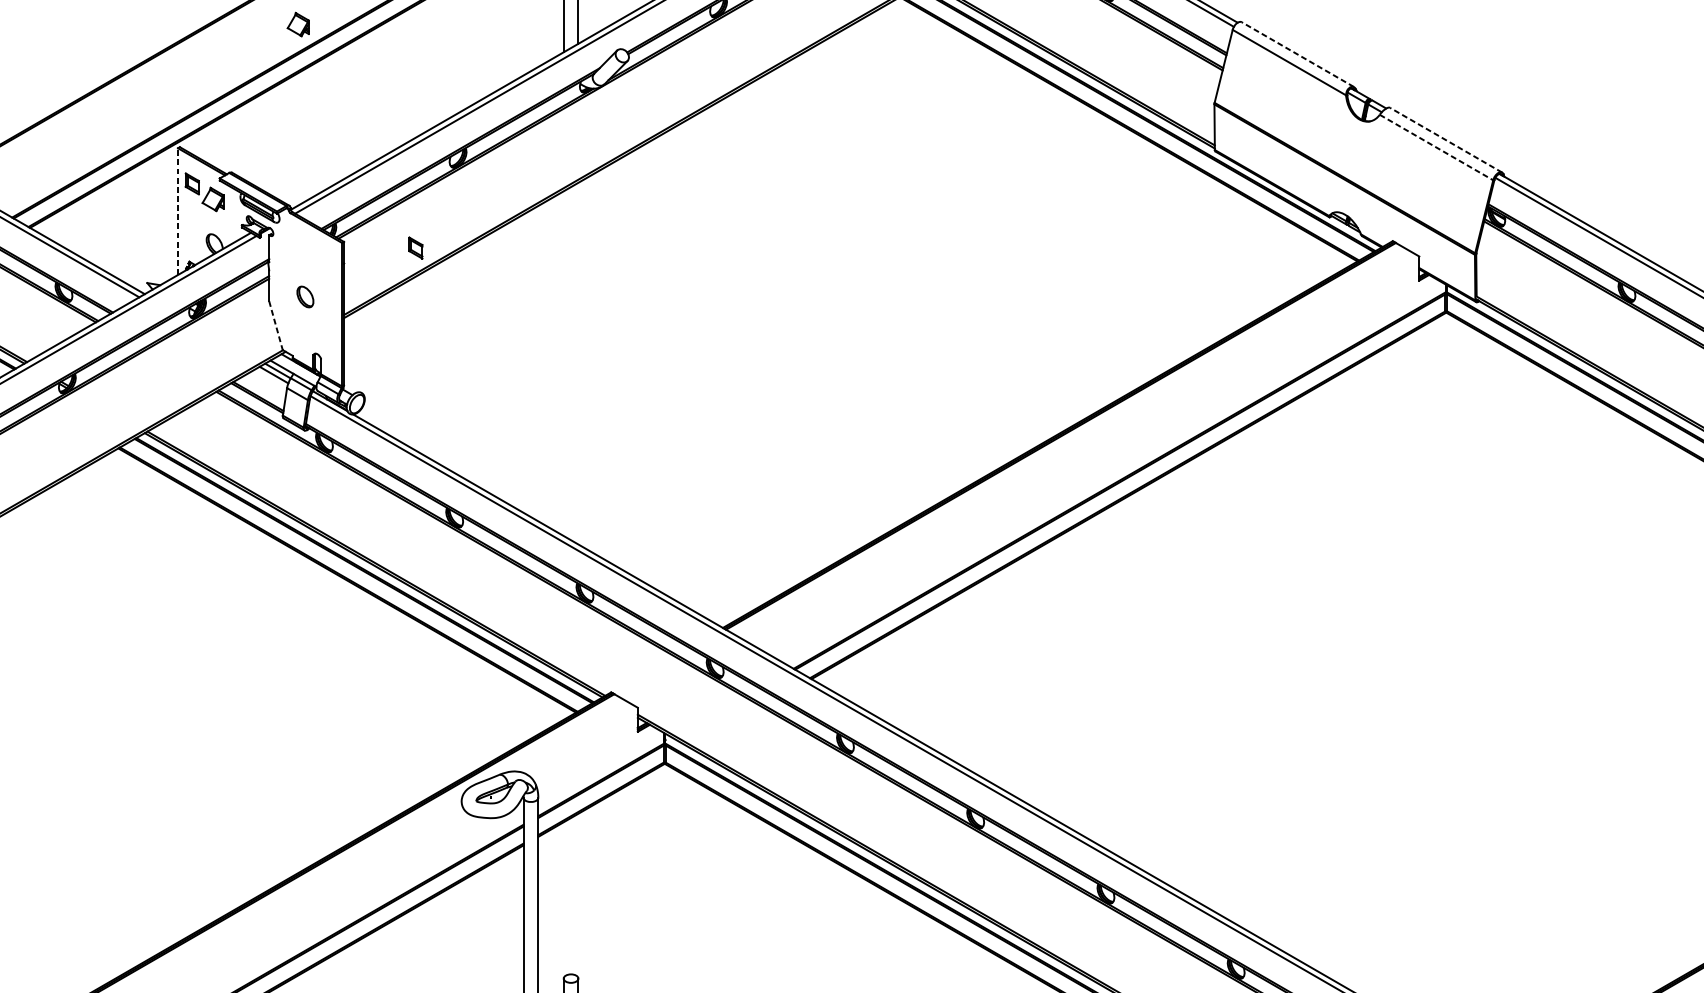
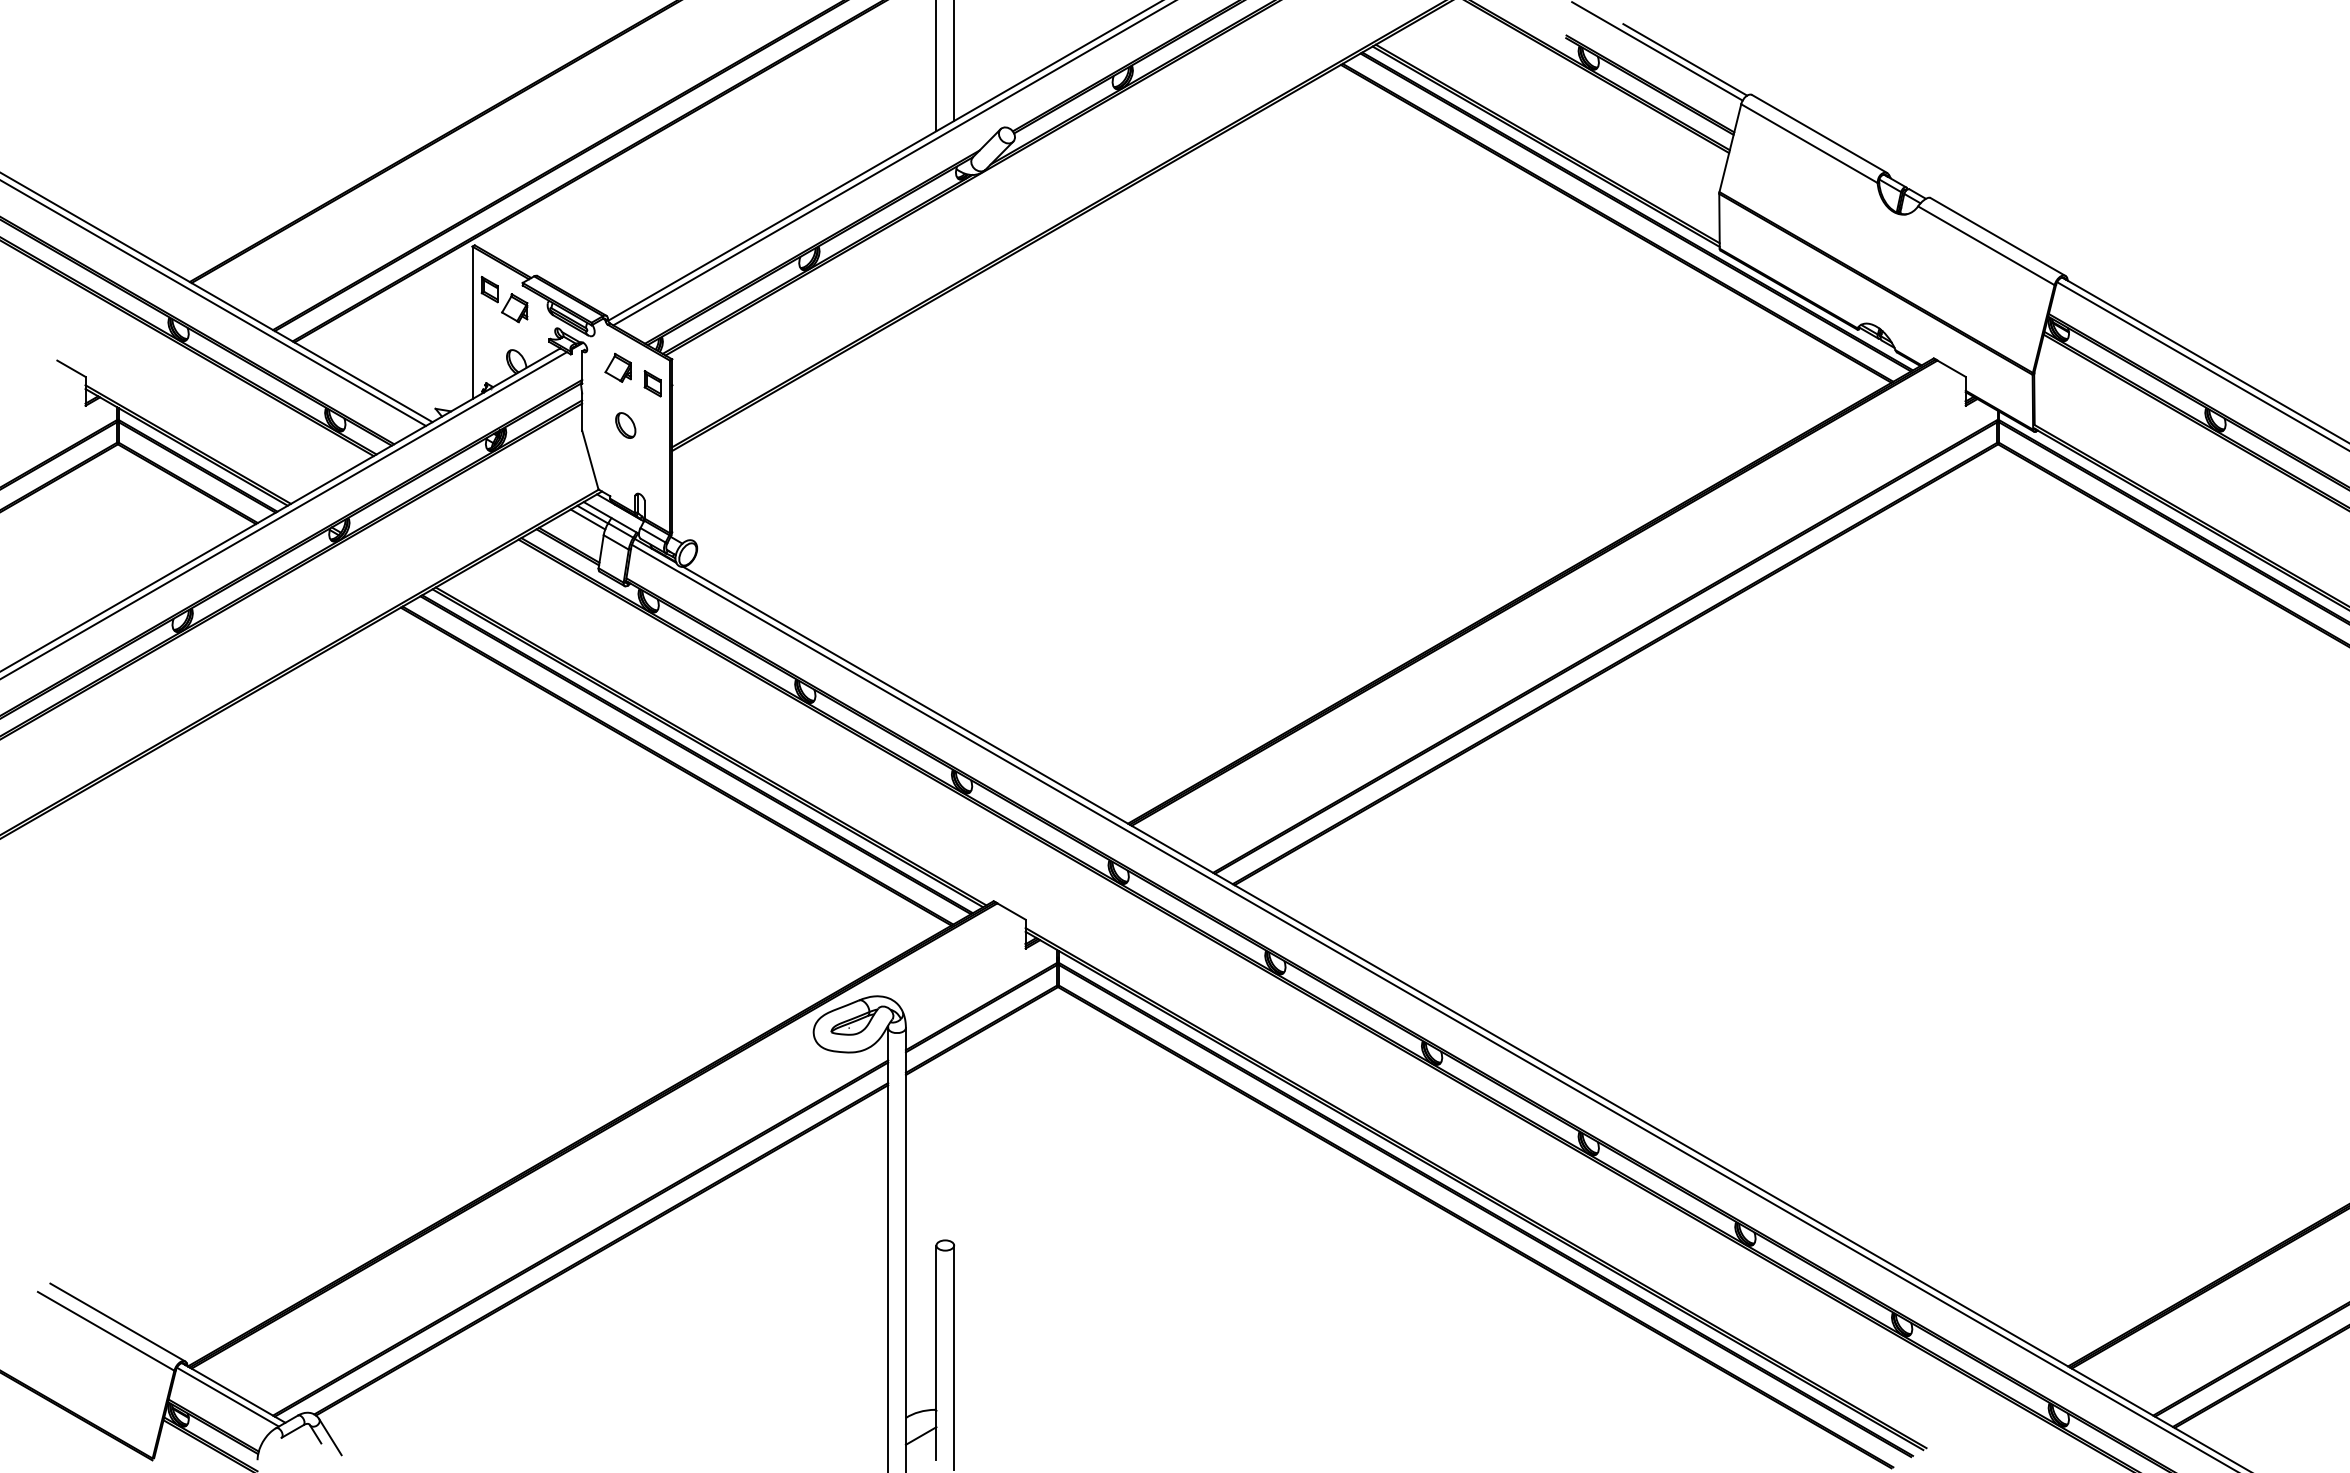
part: (297, 24) -> (617, 367), moved
line: (1297, 54) -> (1819, 133), dashed -> solid
line: (1446, 139) -> (1998, 236), dashed -> solid
line: (1436, 147) -> (1986, 245), dashed -> solid
line: (178, 211) -> (472, 322), dashed -> solid
part: (415, 247) -> (652, 383), moved
line: (276, 326) -> (590, 460), dashed -> solid

